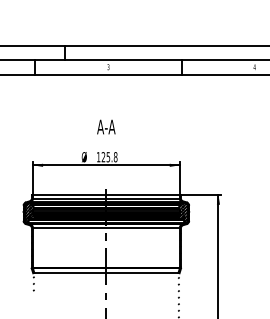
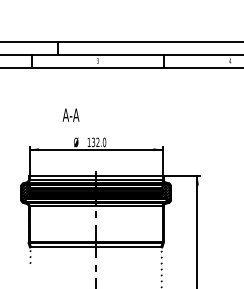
text: (105, 126) -> (70, 114), moved
text: (110, 157) -> (99, 142), 125.8 -> 132.0

